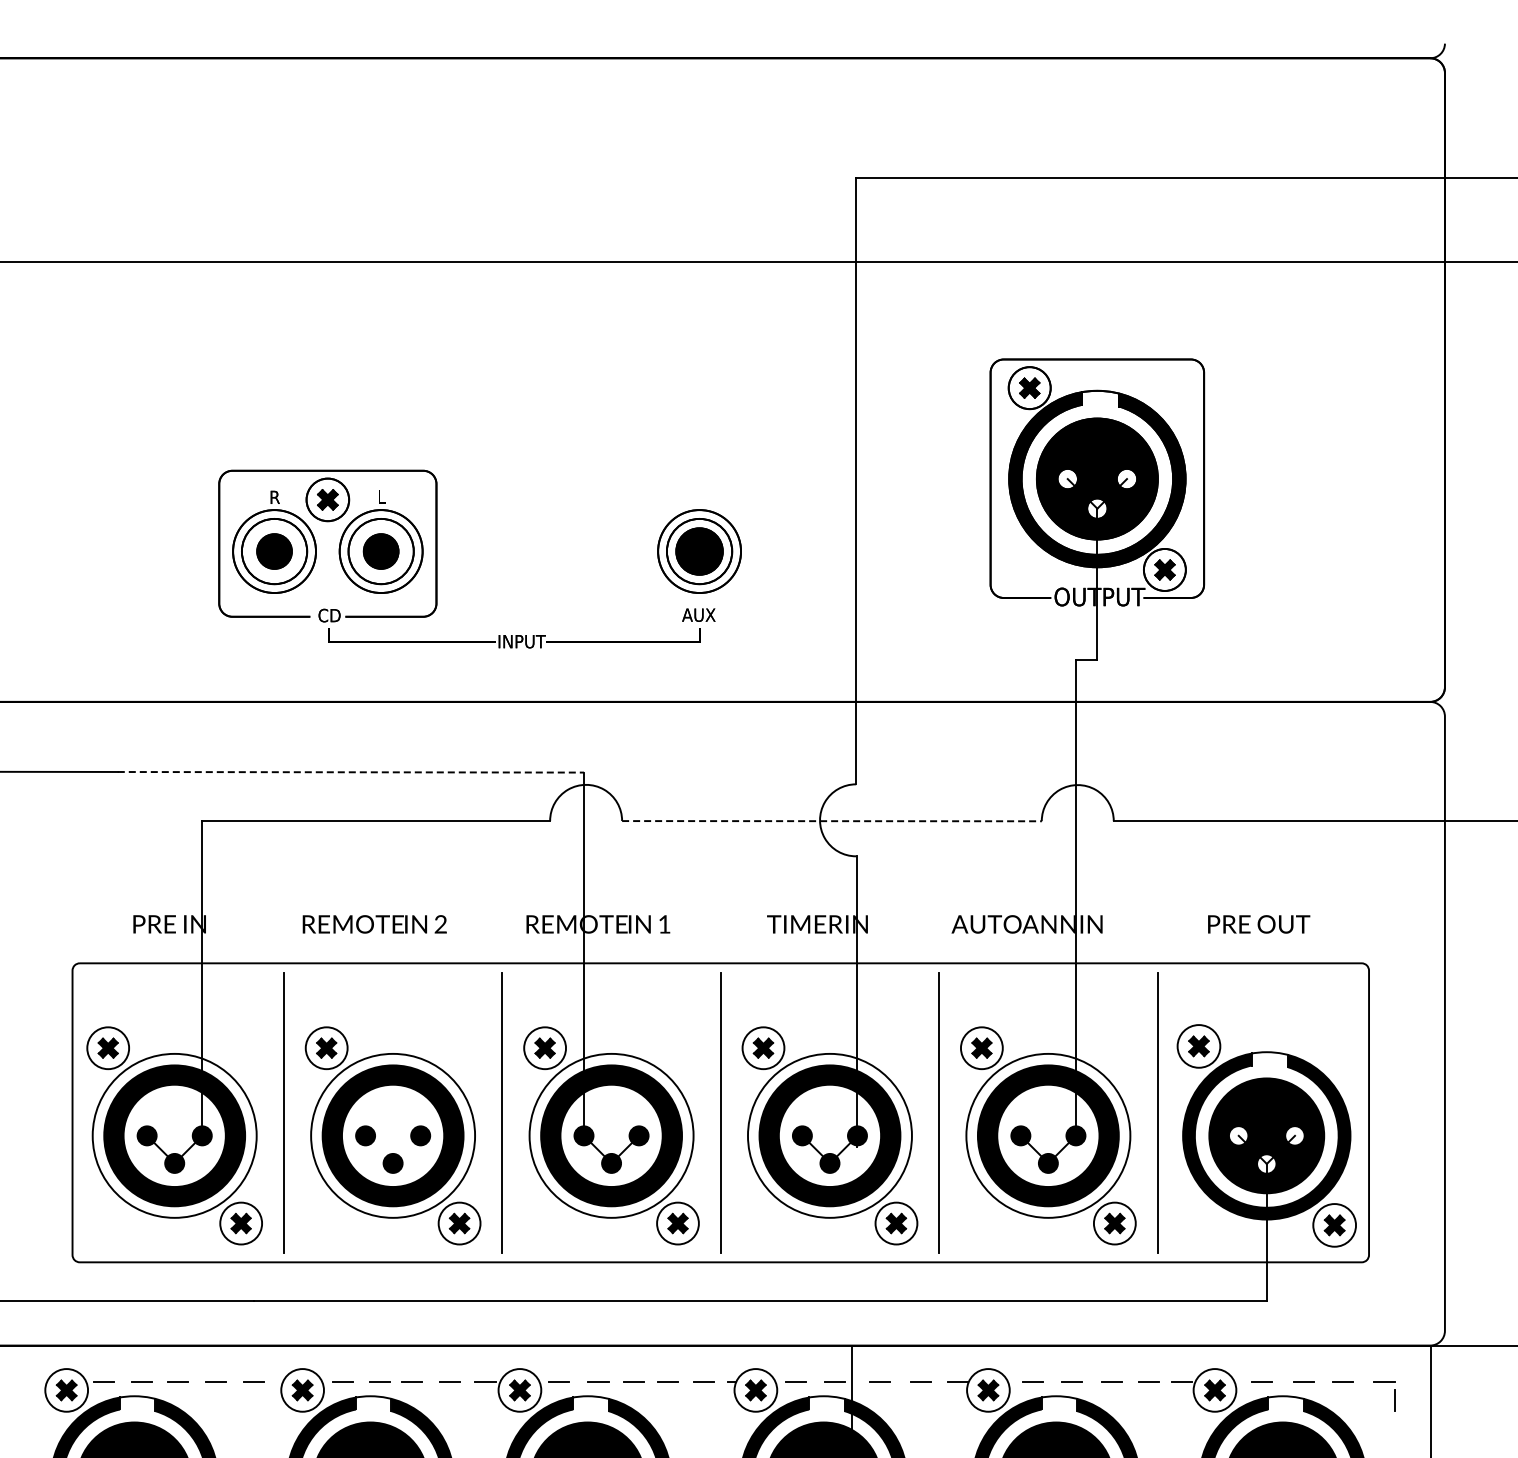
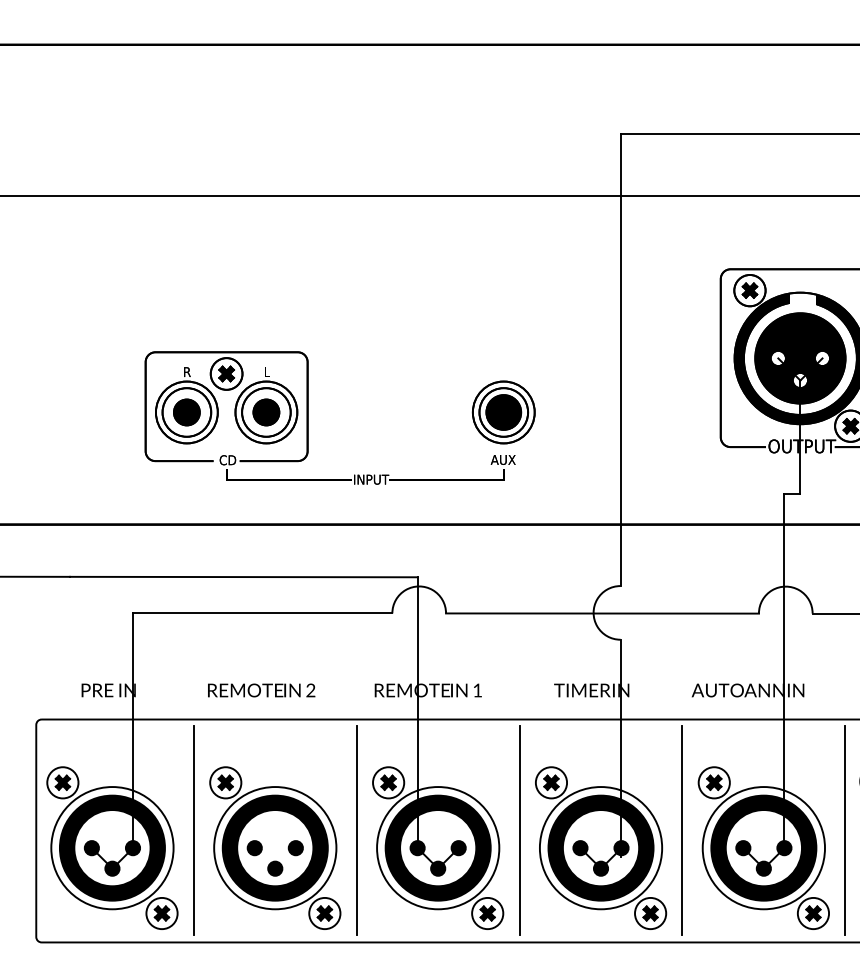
line: (351, 772) -> (244, 577), dashed -> solid
line: (831, 821) -> (602, 613), dashed -> solid

